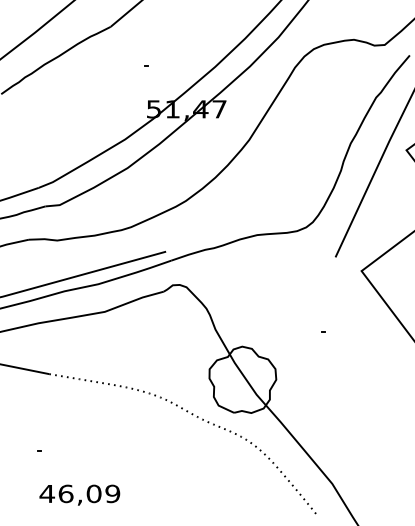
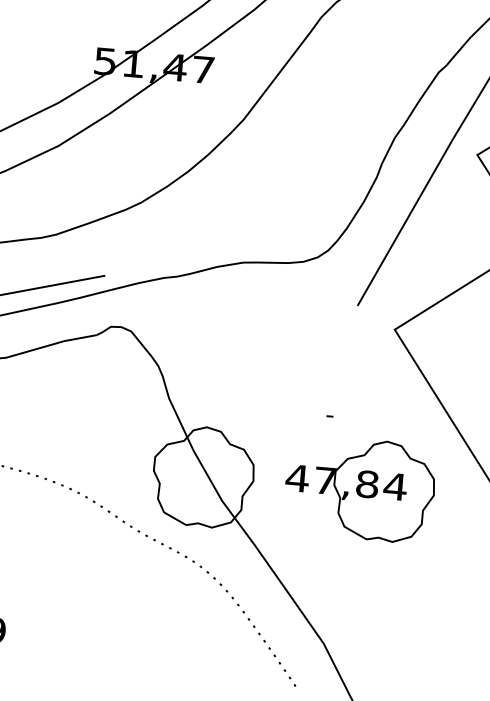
part: (347, 379) -> (359, 489), added

